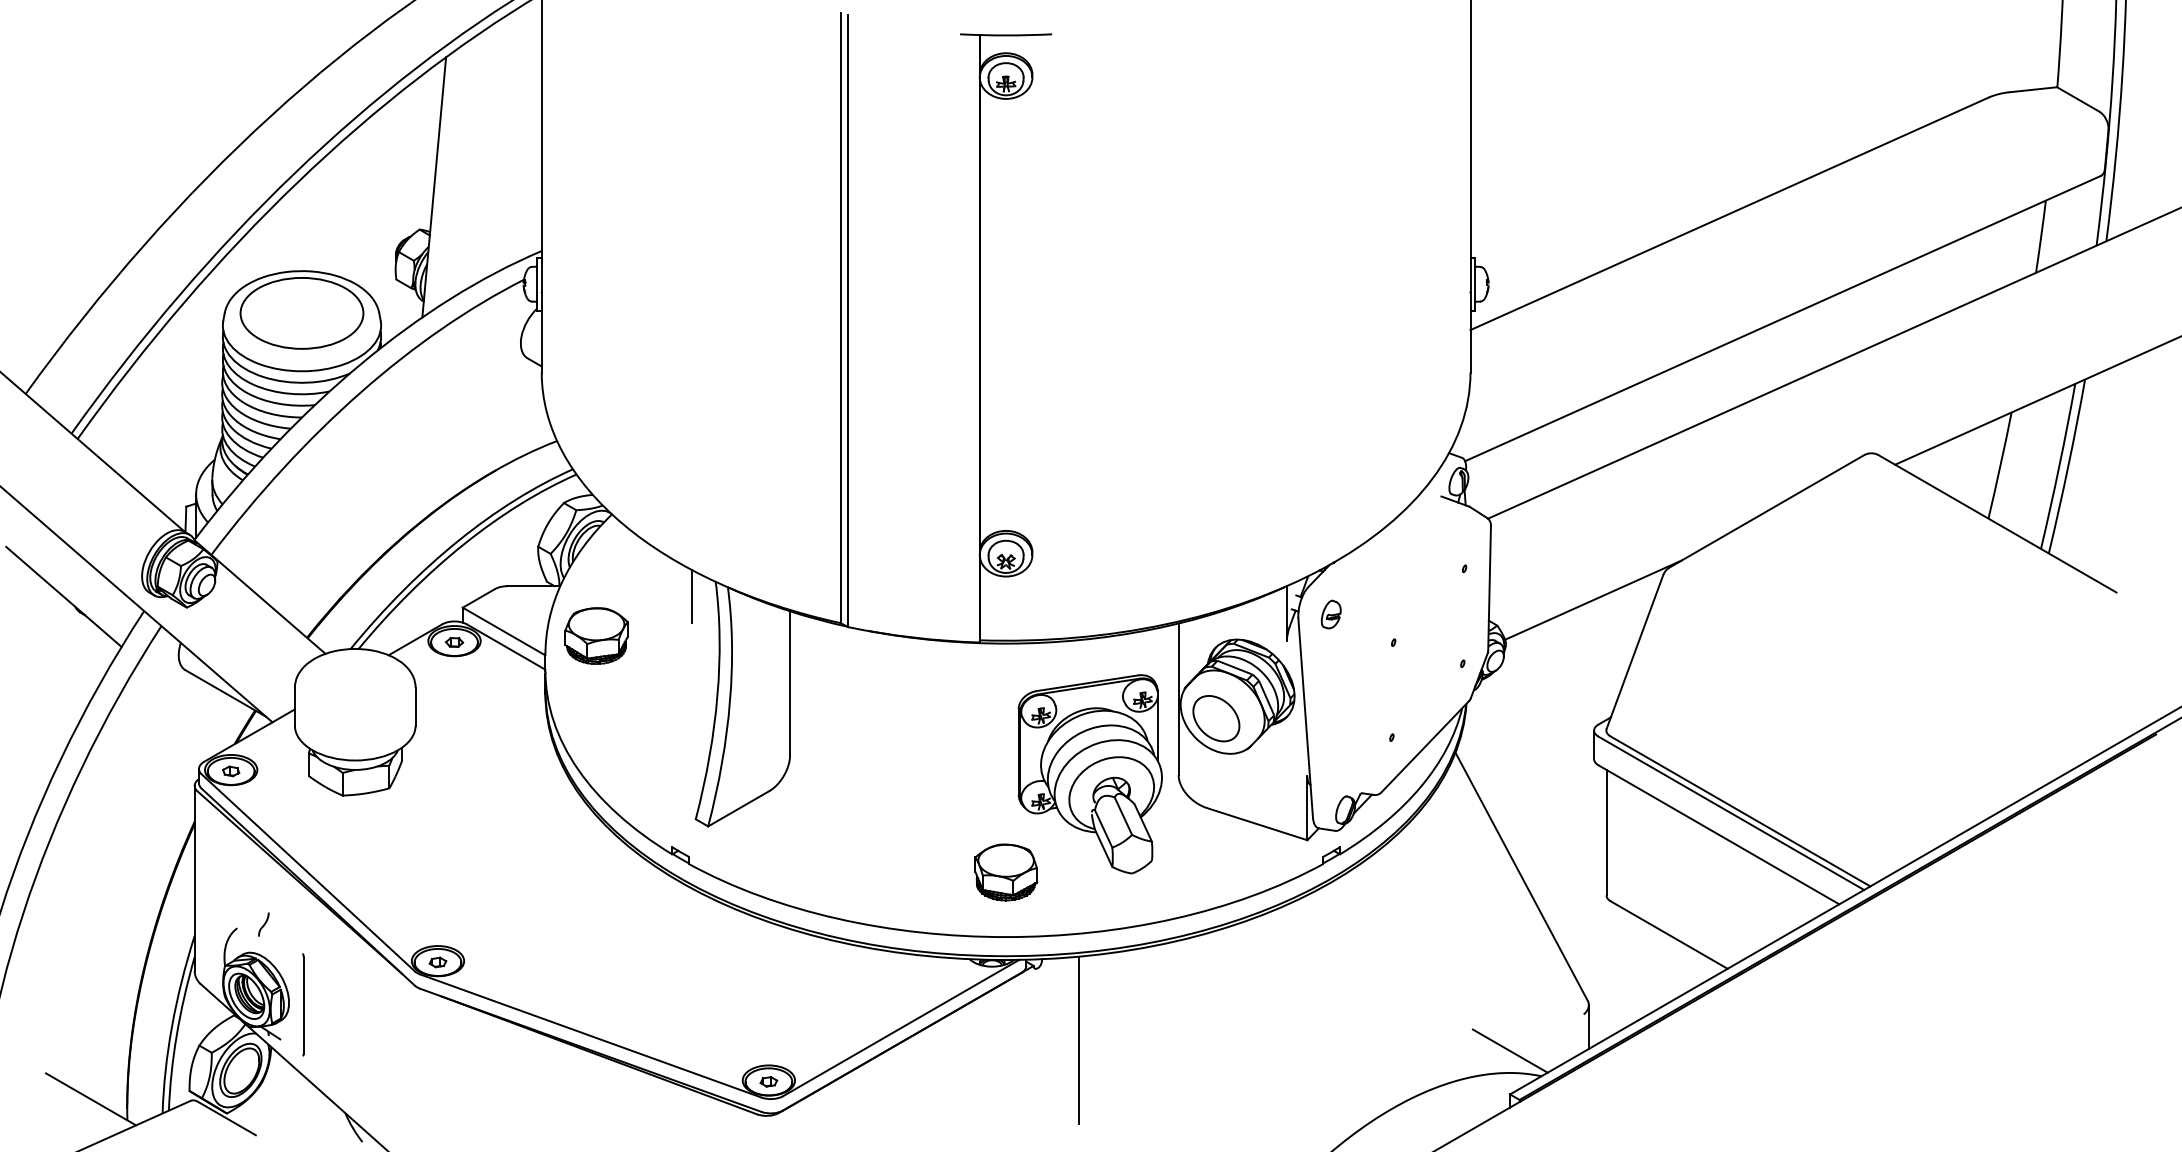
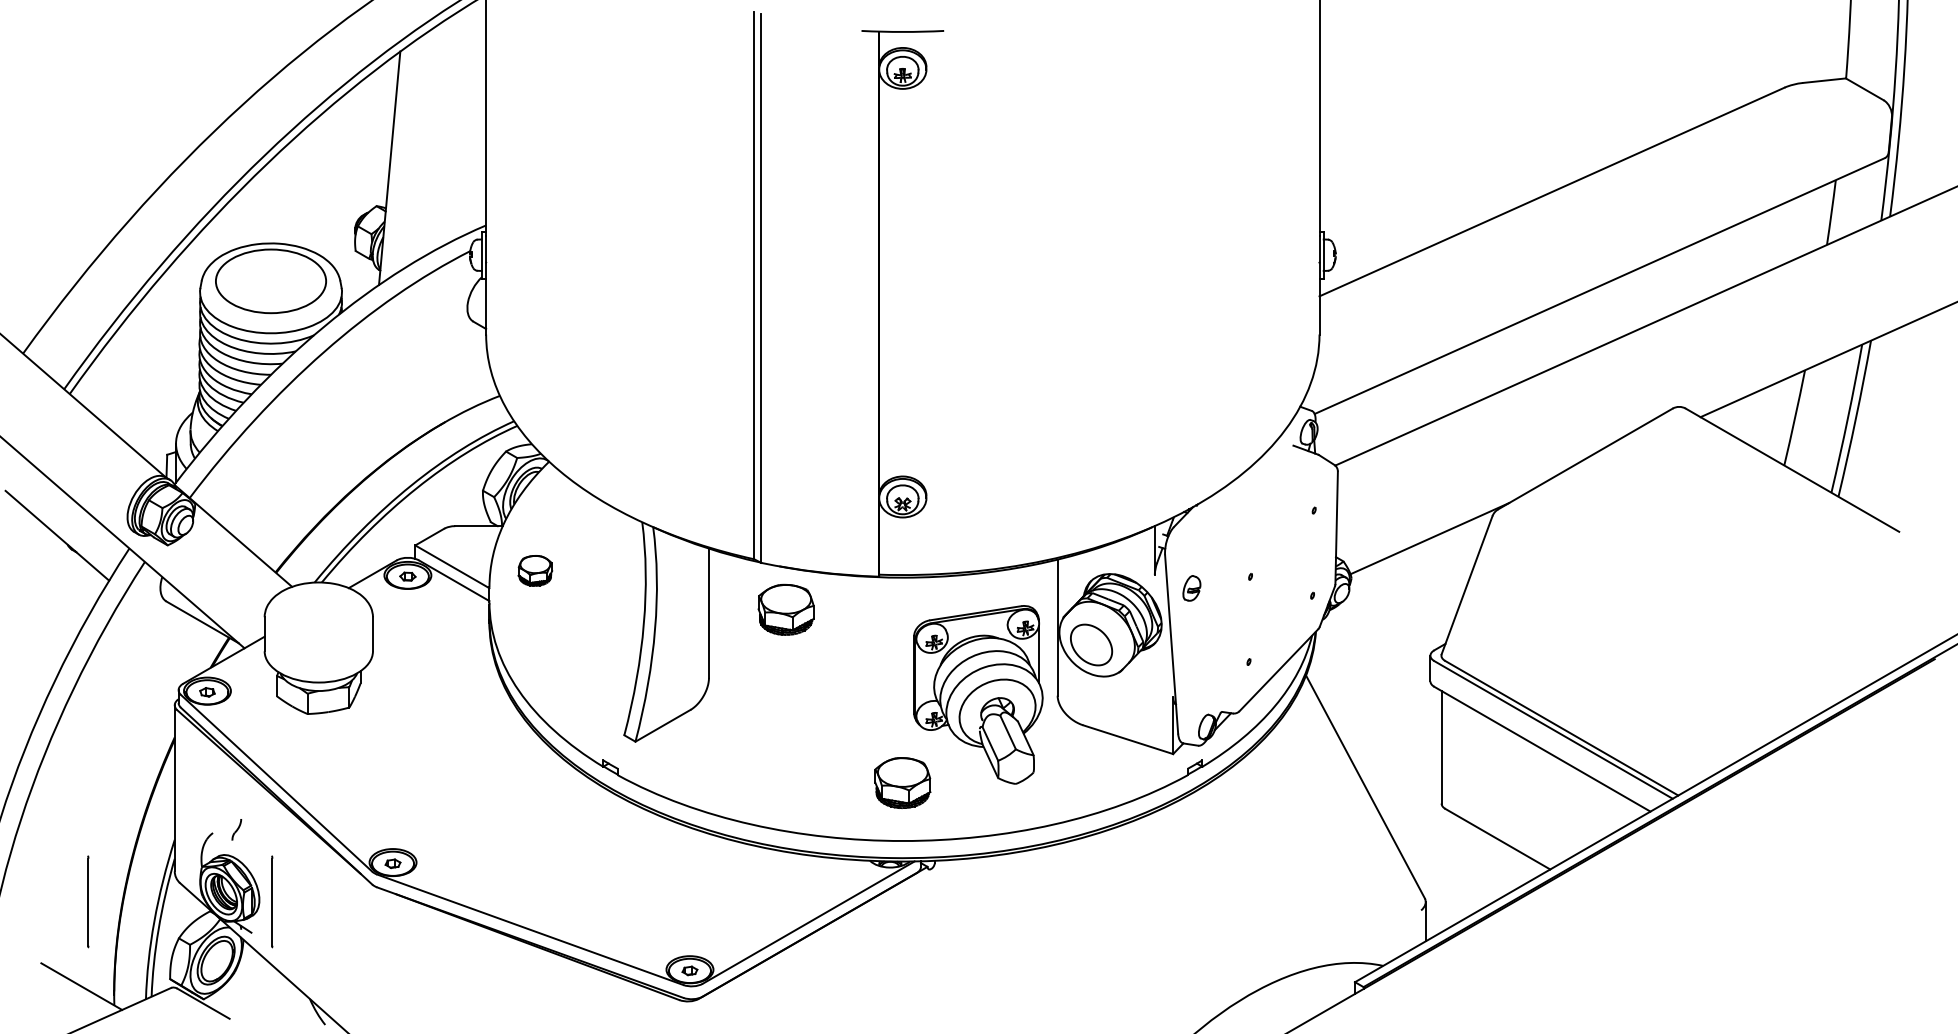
line: (691, 596) -> (620, 535), removed
part: (1330, 614) -> (1191, 588), moved
part: (596, 635) -> (535, 570), size x0.6
part: (875, 679) -> (785, 609), added
line: (98, 1004) -> (88, 901), added
line: (1079, 1039) -> (968, 932), removed
line: (1509, 1050) -> (1354, 942), removed

